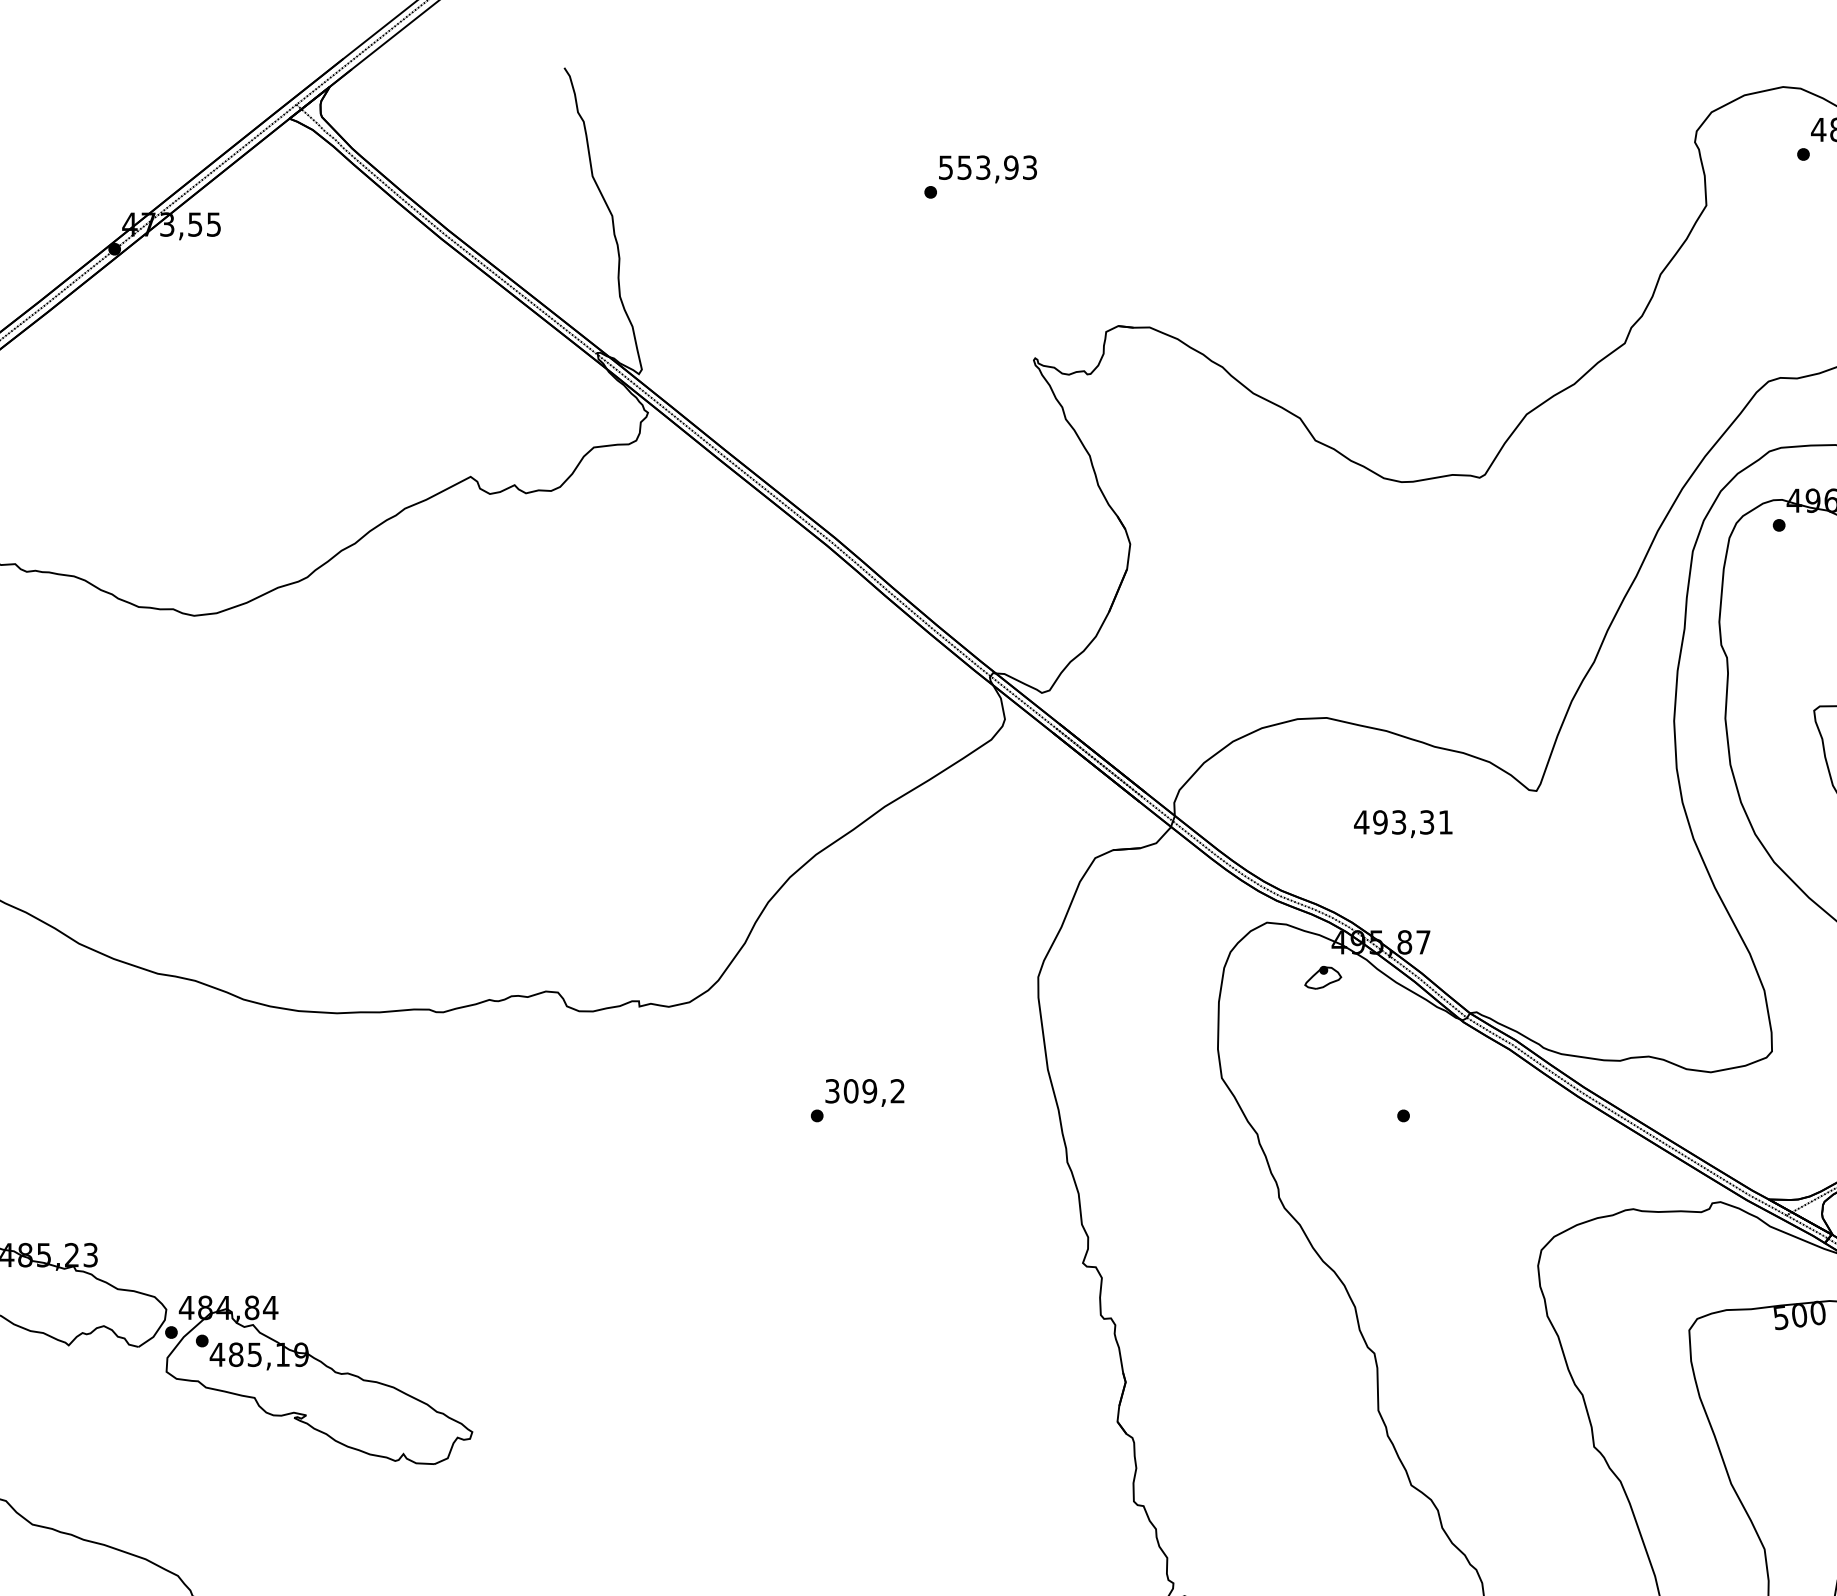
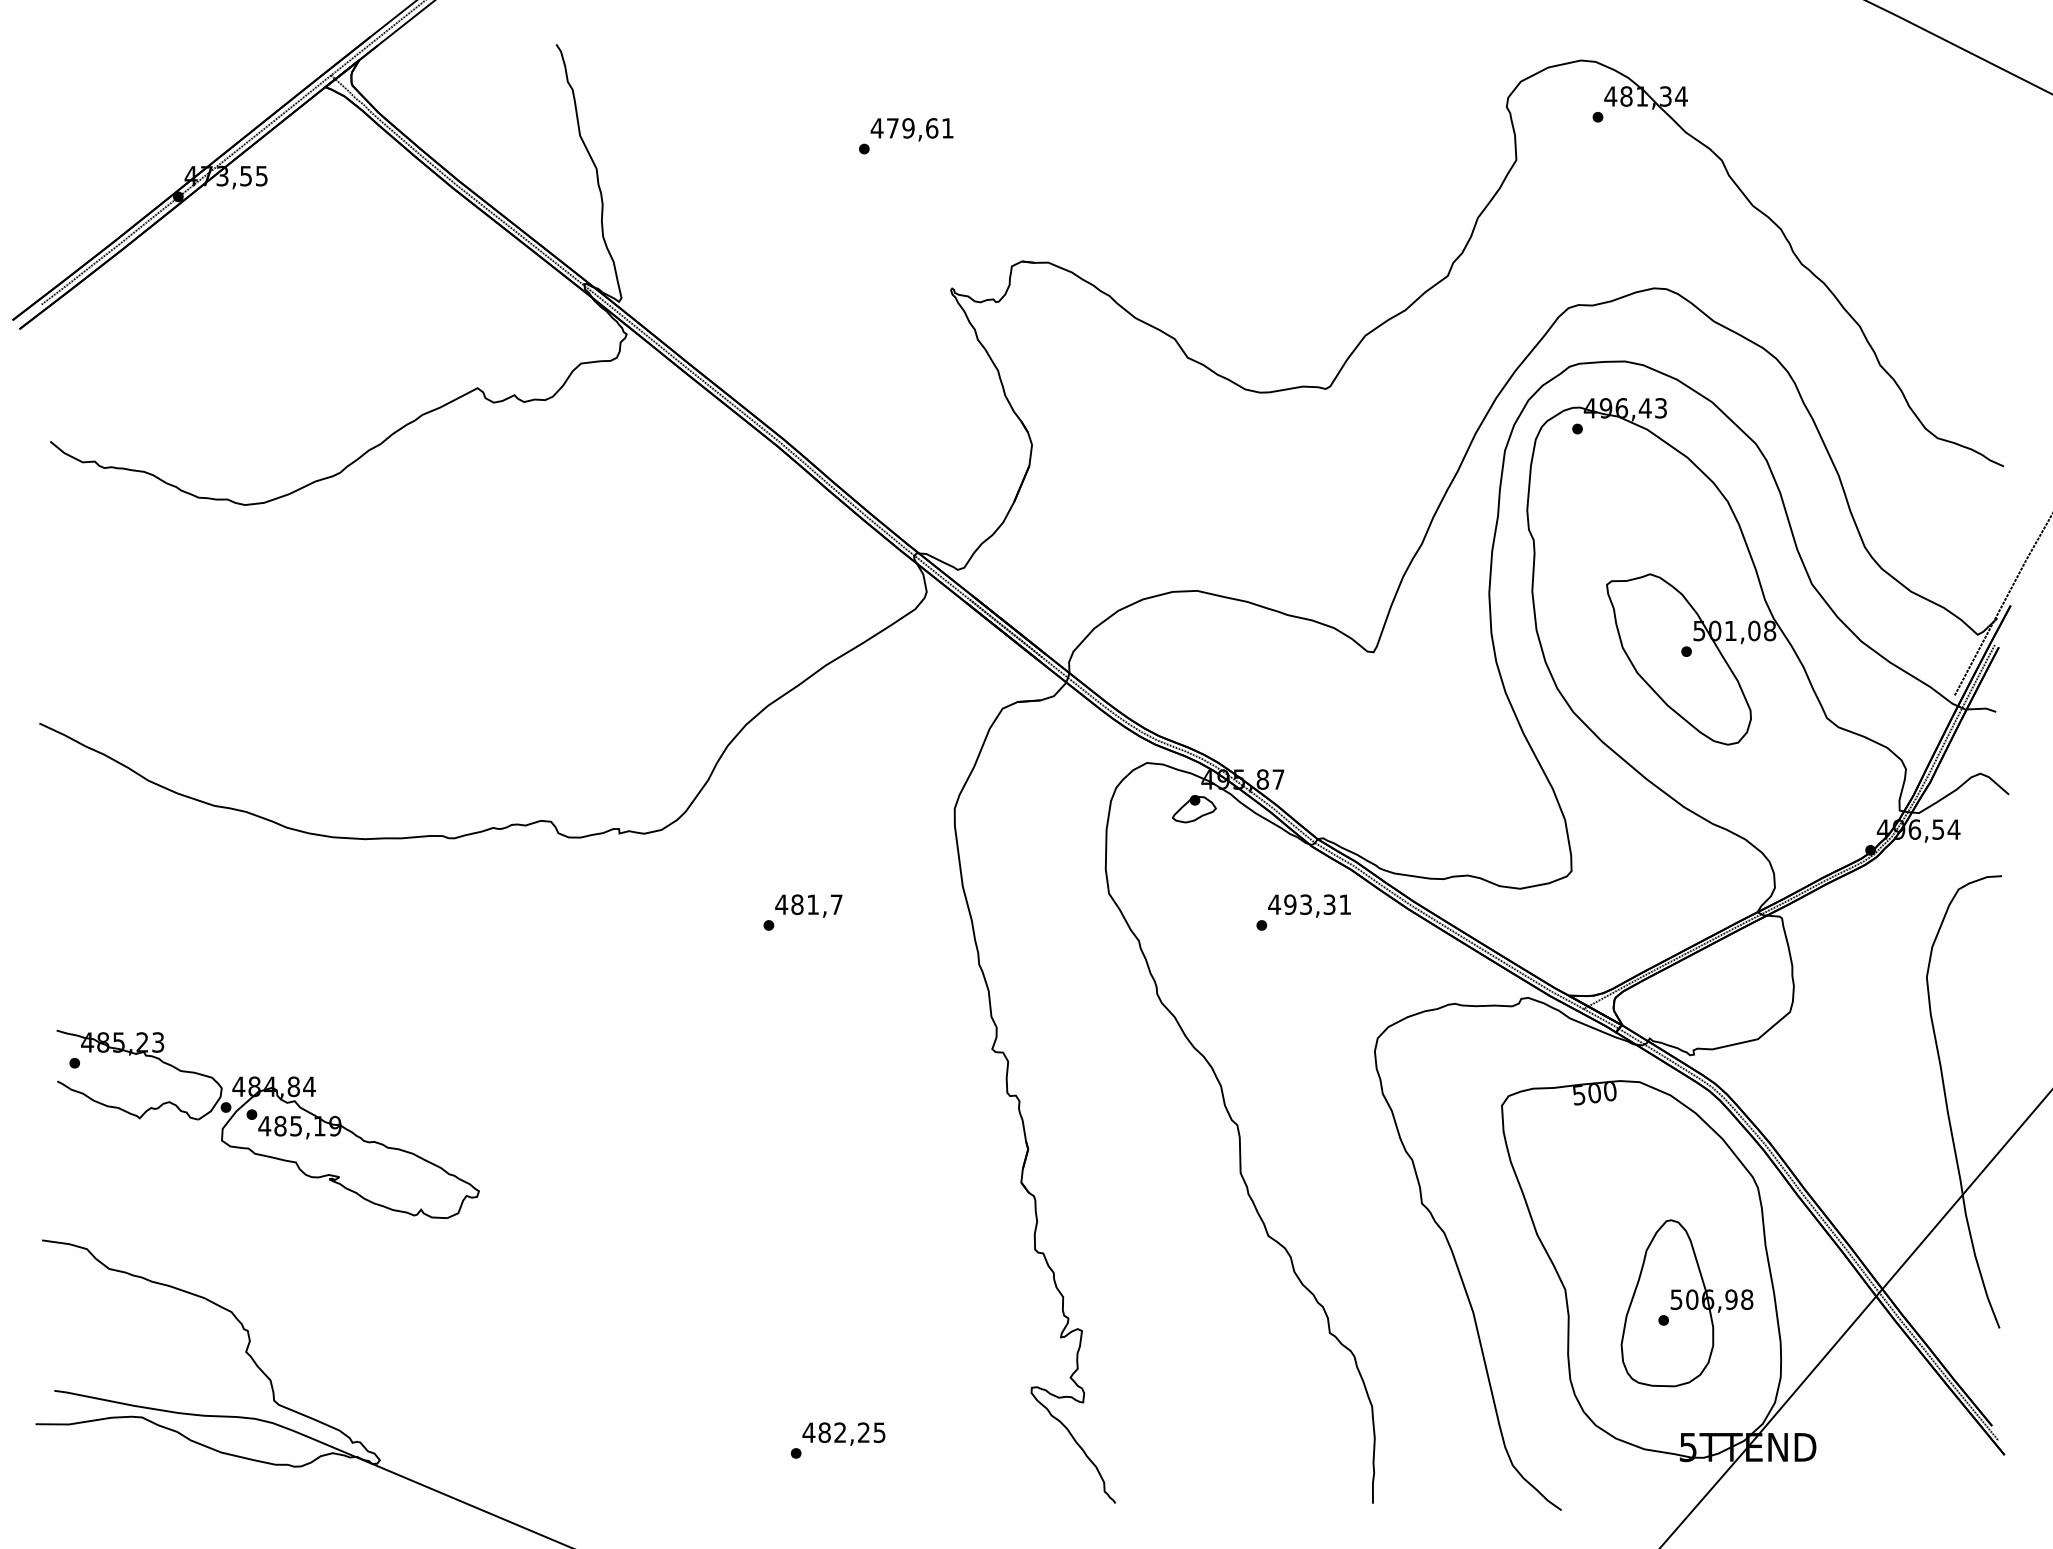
text: (986, 167) -> (911, 128), 553,93 -> 479,61
text: (1403, 823) -> (1309, 905), moved
part: (1322, 977) -> (1193, 809), size x1.43
text: (864, 1091) -> (808, 904), 309,2 -> 481,7

